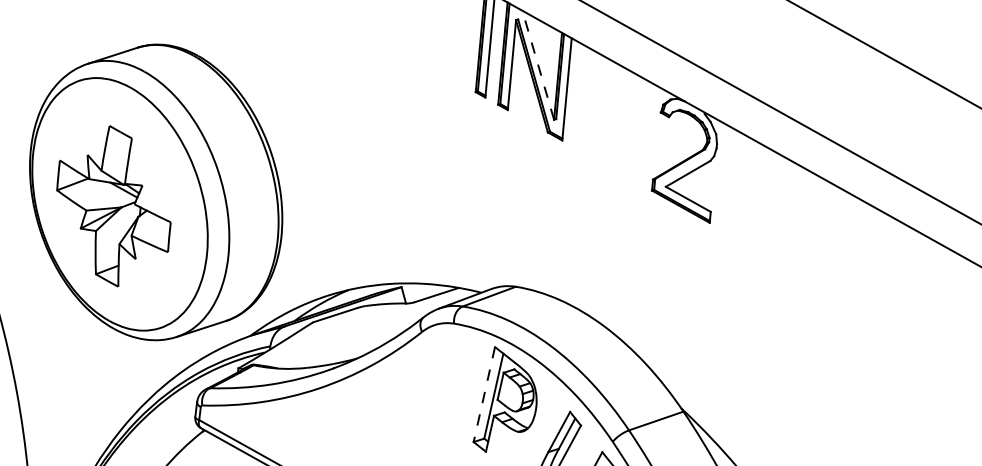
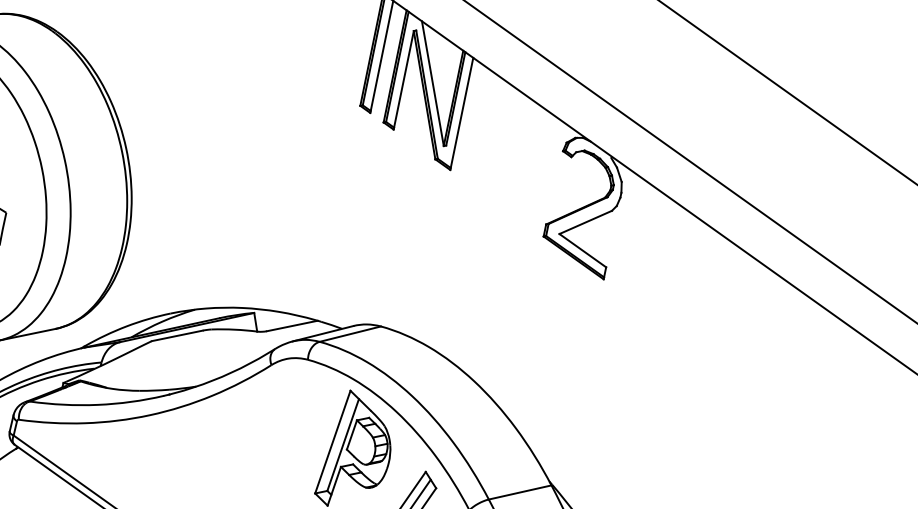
line: (538, 65) -> (433, 83), dashed -> solid
line: (484, 394) -> (333, 442), dashed -> solid

